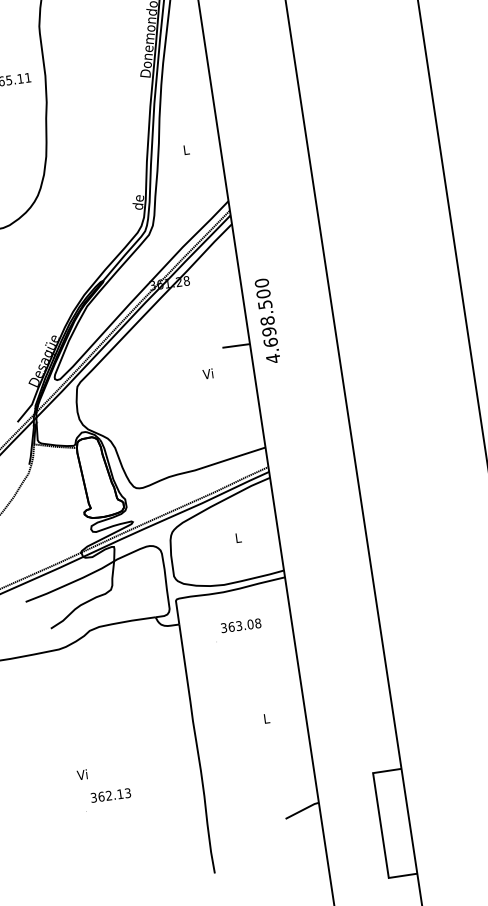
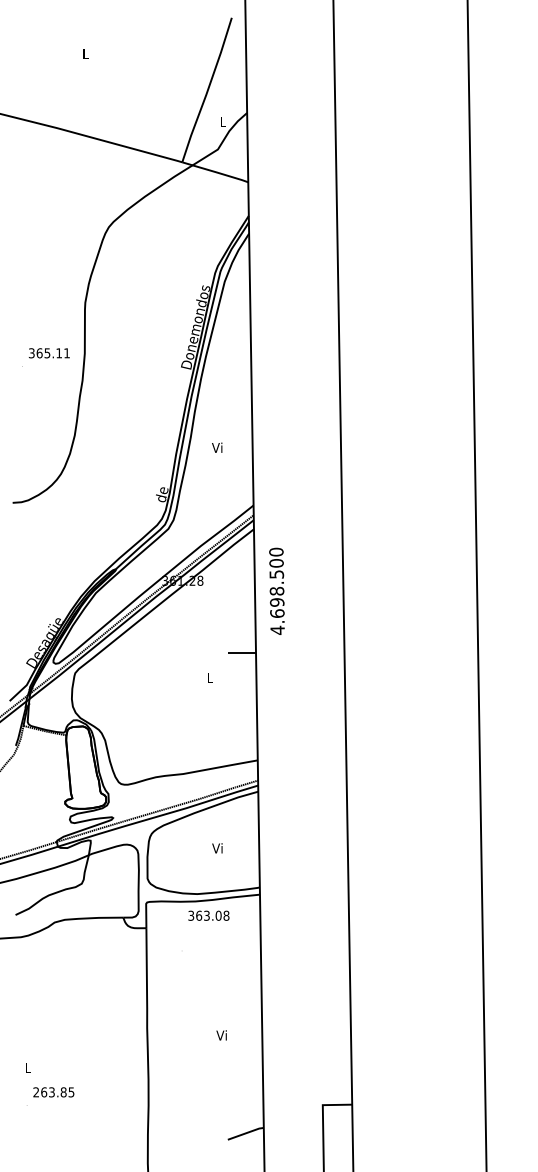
text: (186, 149) -> (217, 447), L -> Vi
text: (267, 320) -> (276, 590), moved
text: (208, 373) -> (209, 677), Vi -> L
text: (237, 538) -> (217, 848), L -> Vi
text: (240, 625) -> (208, 915), moved
text: (265, 718) -> (221, 1035), L -> Vi
text: (82, 774) -> (27, 1067), Vi -> L
text: (110, 795) -> (53, 1092), 362.13 -> 263.85

